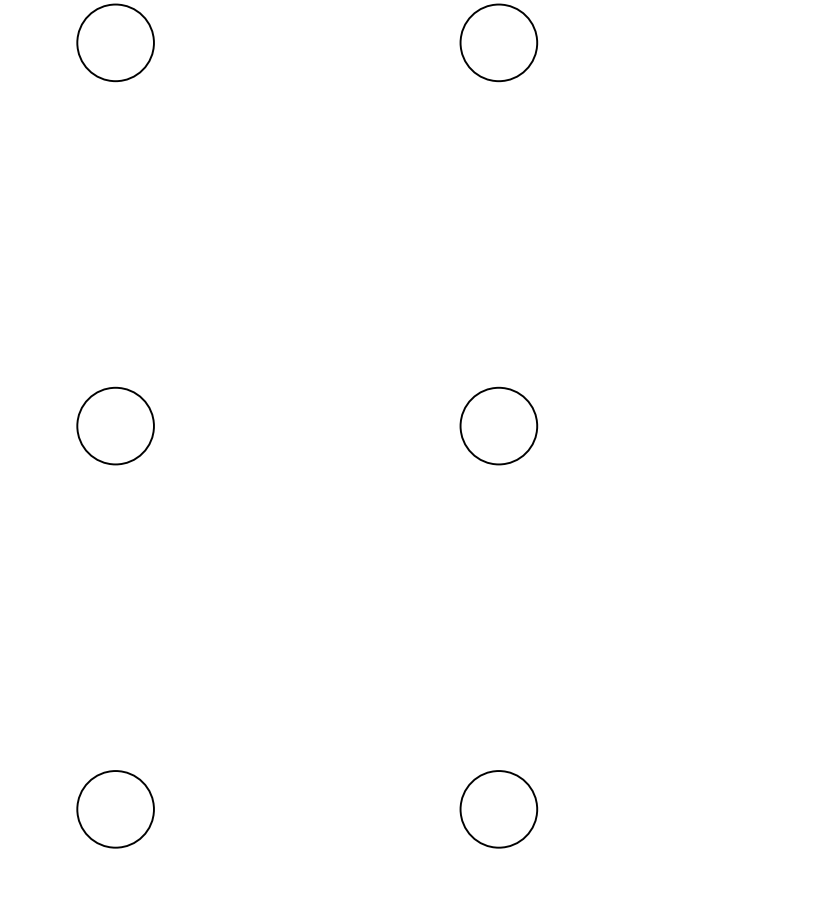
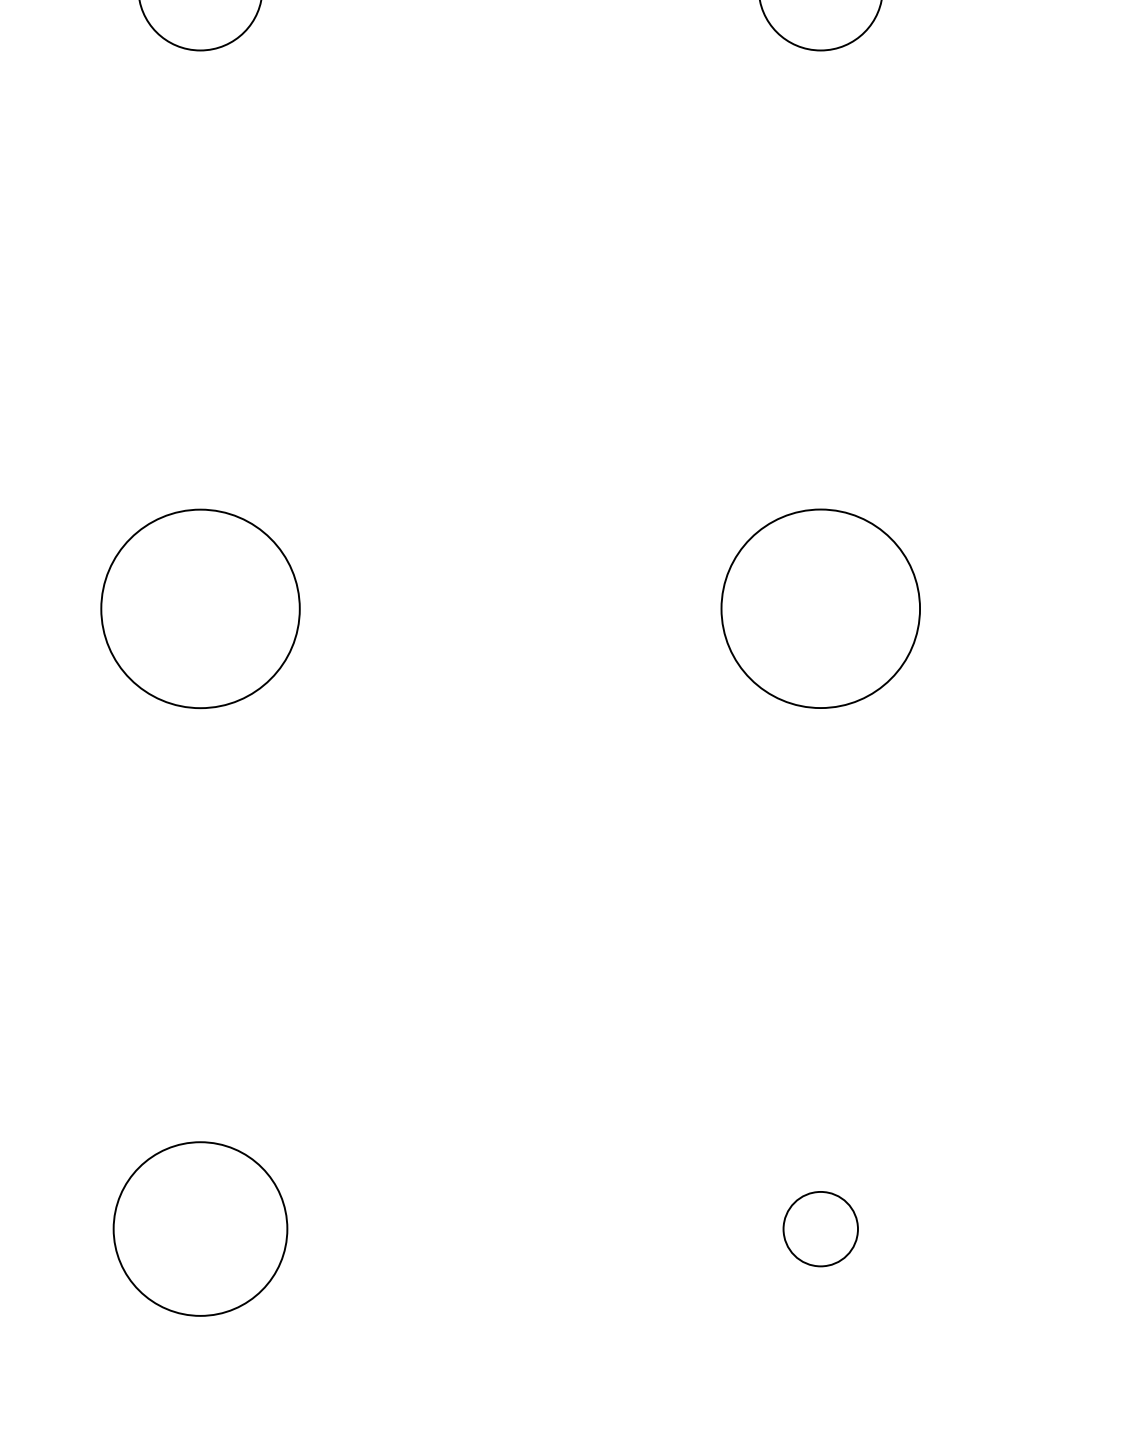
circle: (115, 425) -> (200, 607), size x1.6
circle: (498, 425) -> (820, 607), size x1.6
circle: (115, 809) -> (200, 1229), size x1.4
circle: (498, 809) -> (820, 1229), size x0.6

